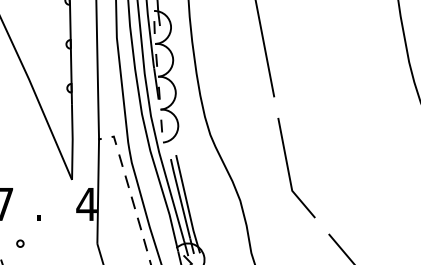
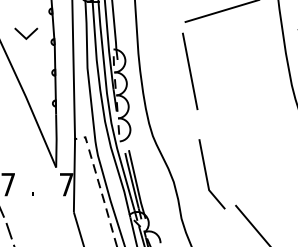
line: (289, 169) -> (207, 175), moved
text: (86, 204) -> (66, 184), 4 -> 7
circle: (19, 244) -> (19, 212), removed

